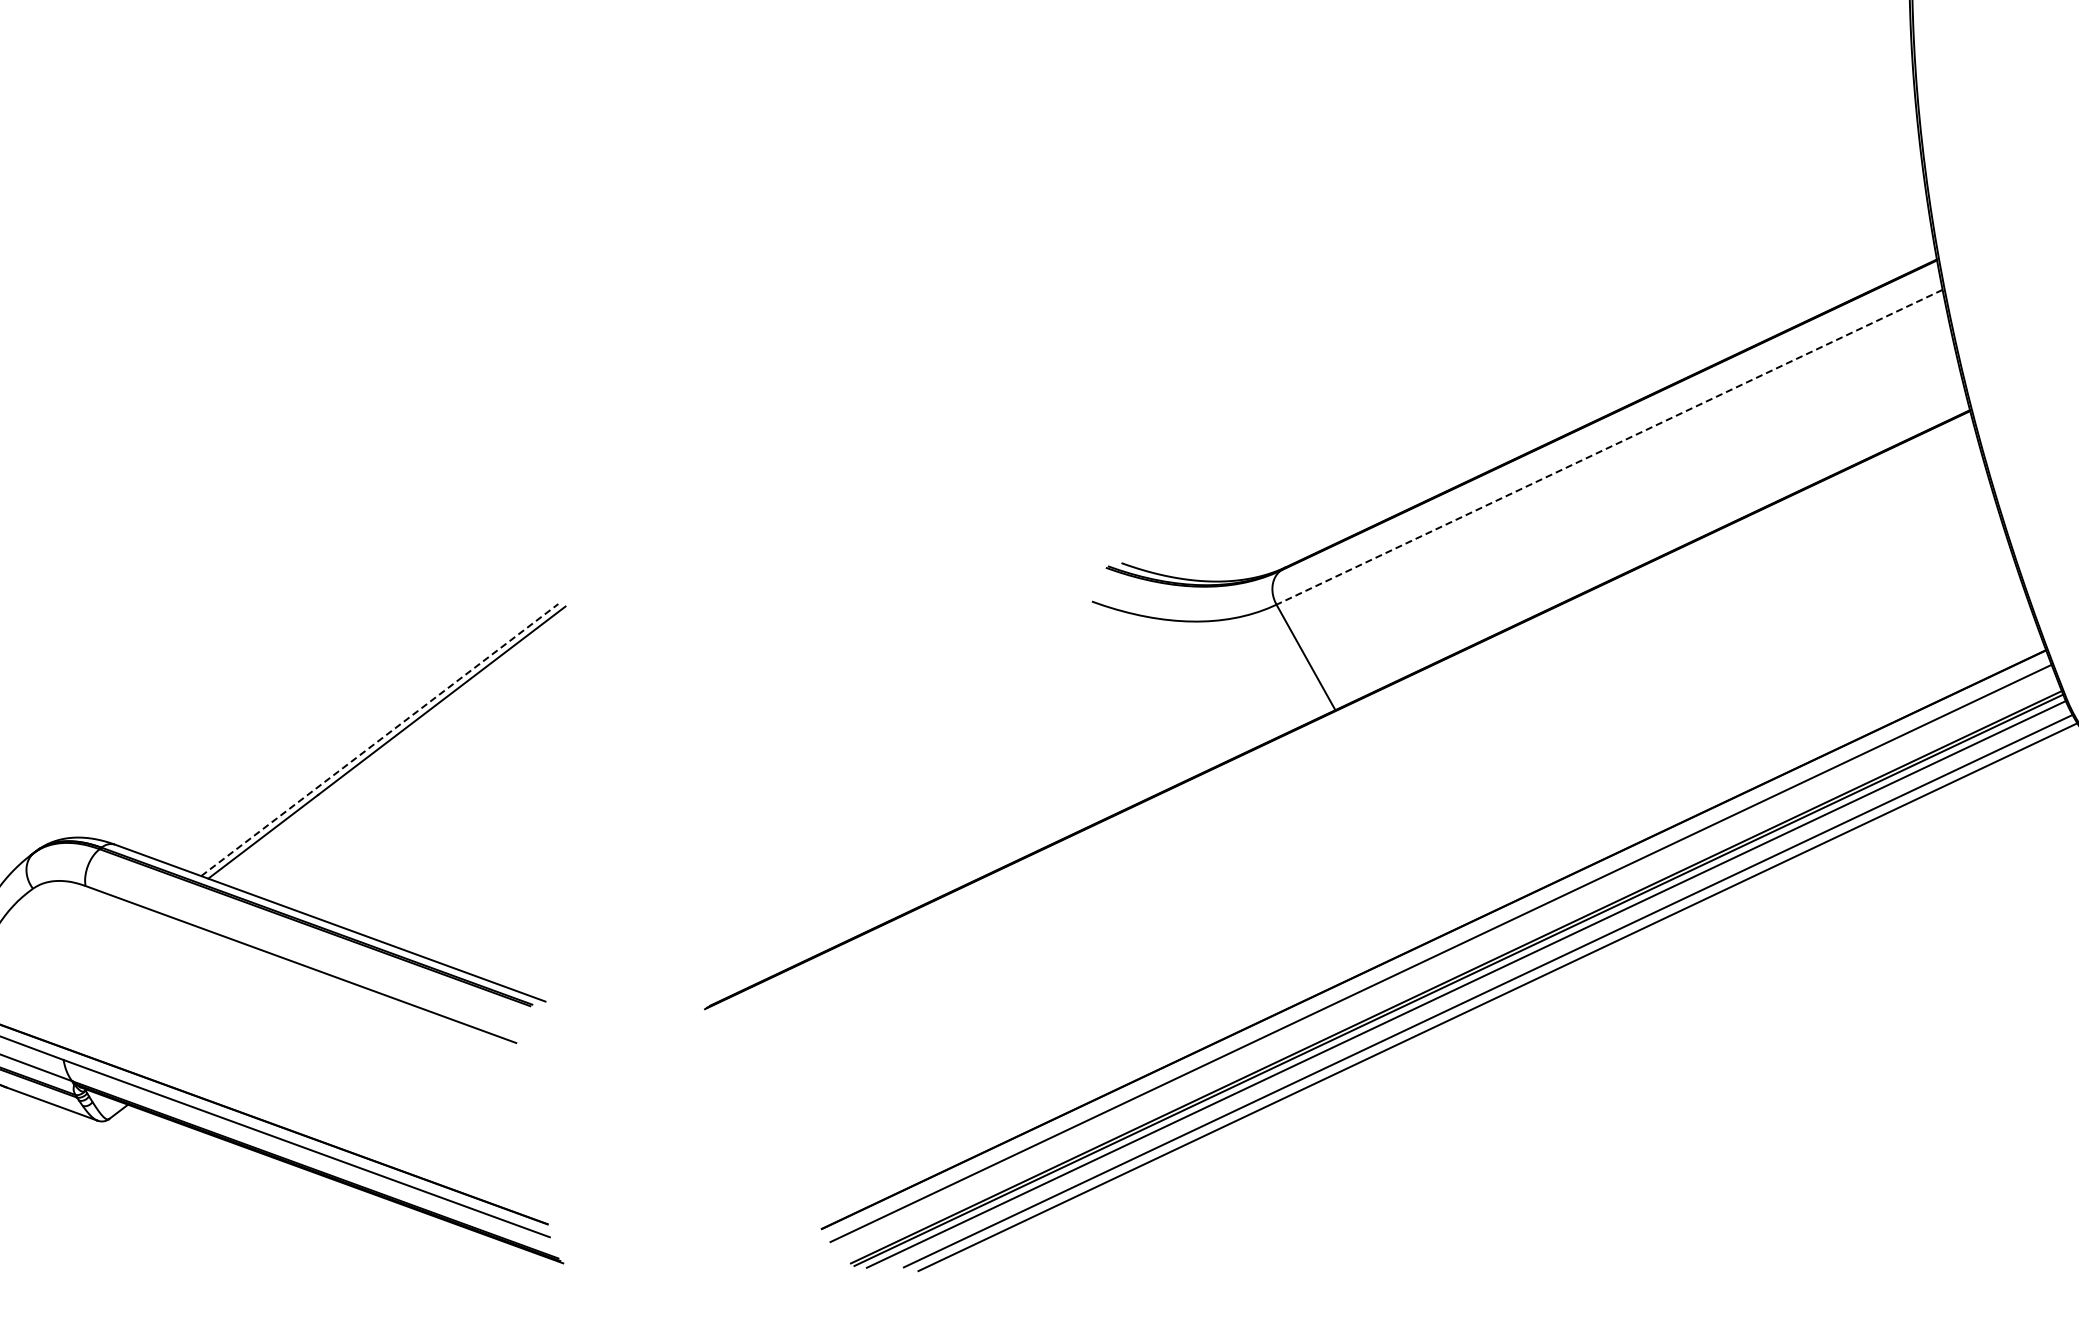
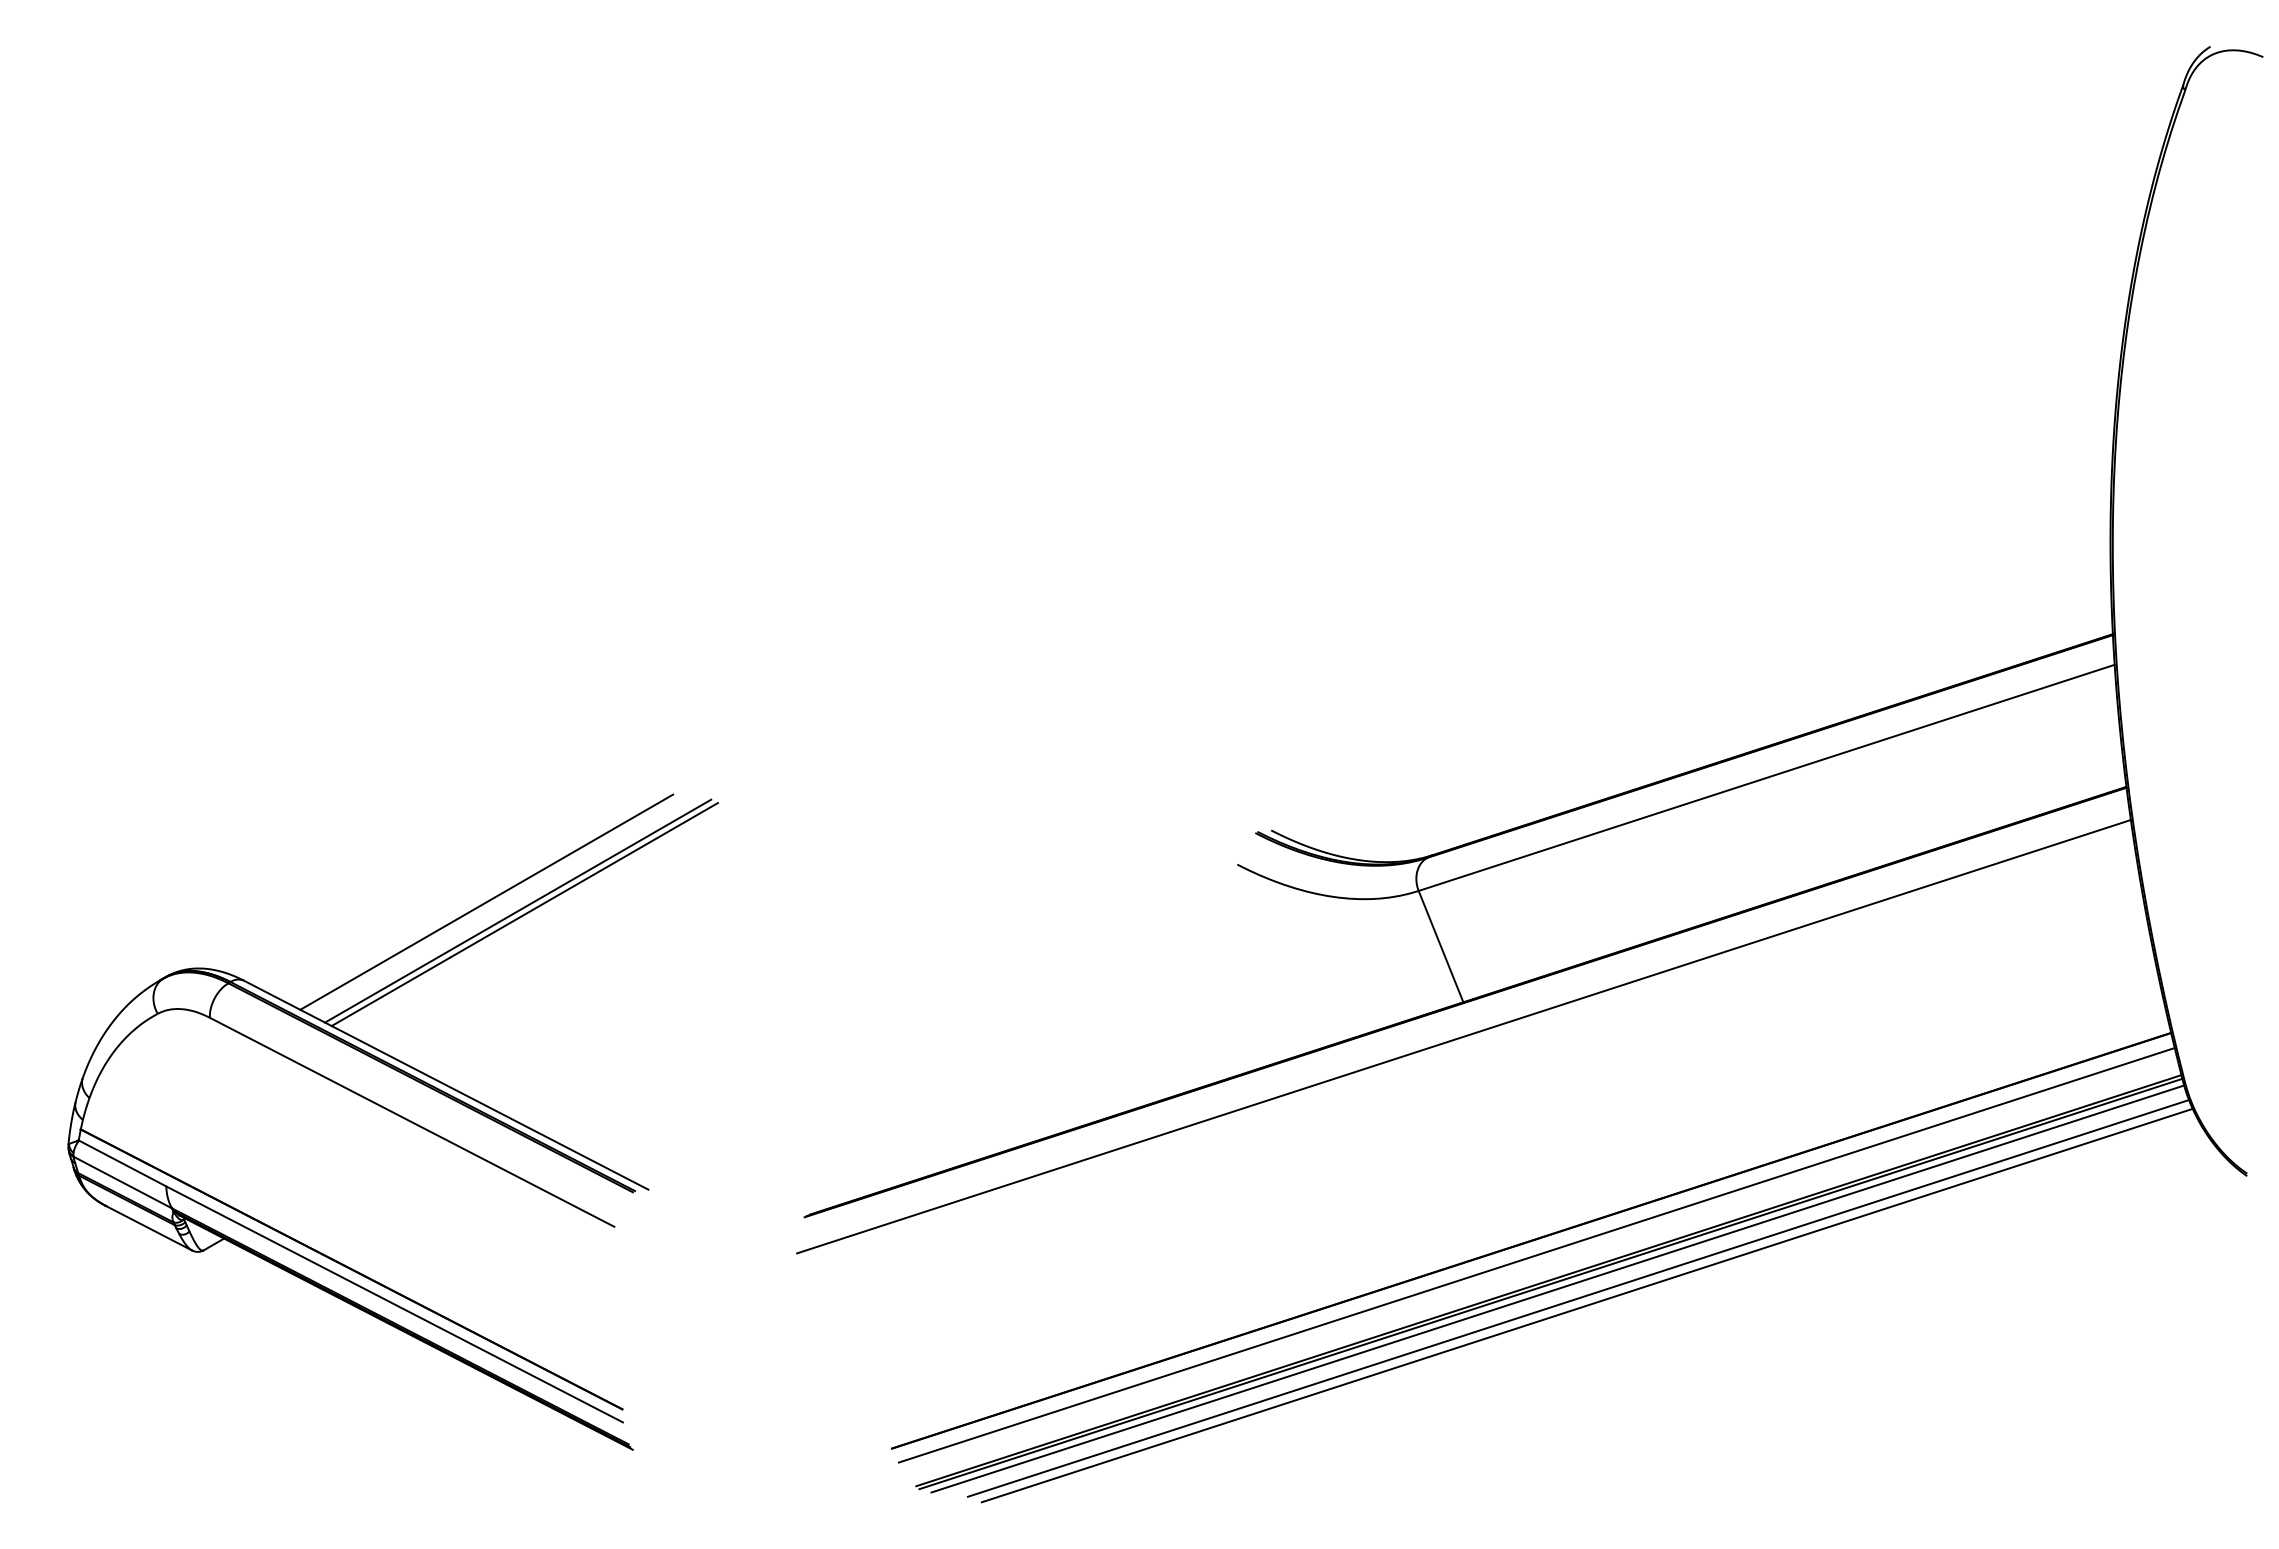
line: (1609, 446) -> (1766, 777), dashed -> solid
line: (346, 734) -> (486, 901), added
line: (380, 740) -> (518, 911), dashed -> solid
line: (1339, 744) -> (1463, 1036), added

